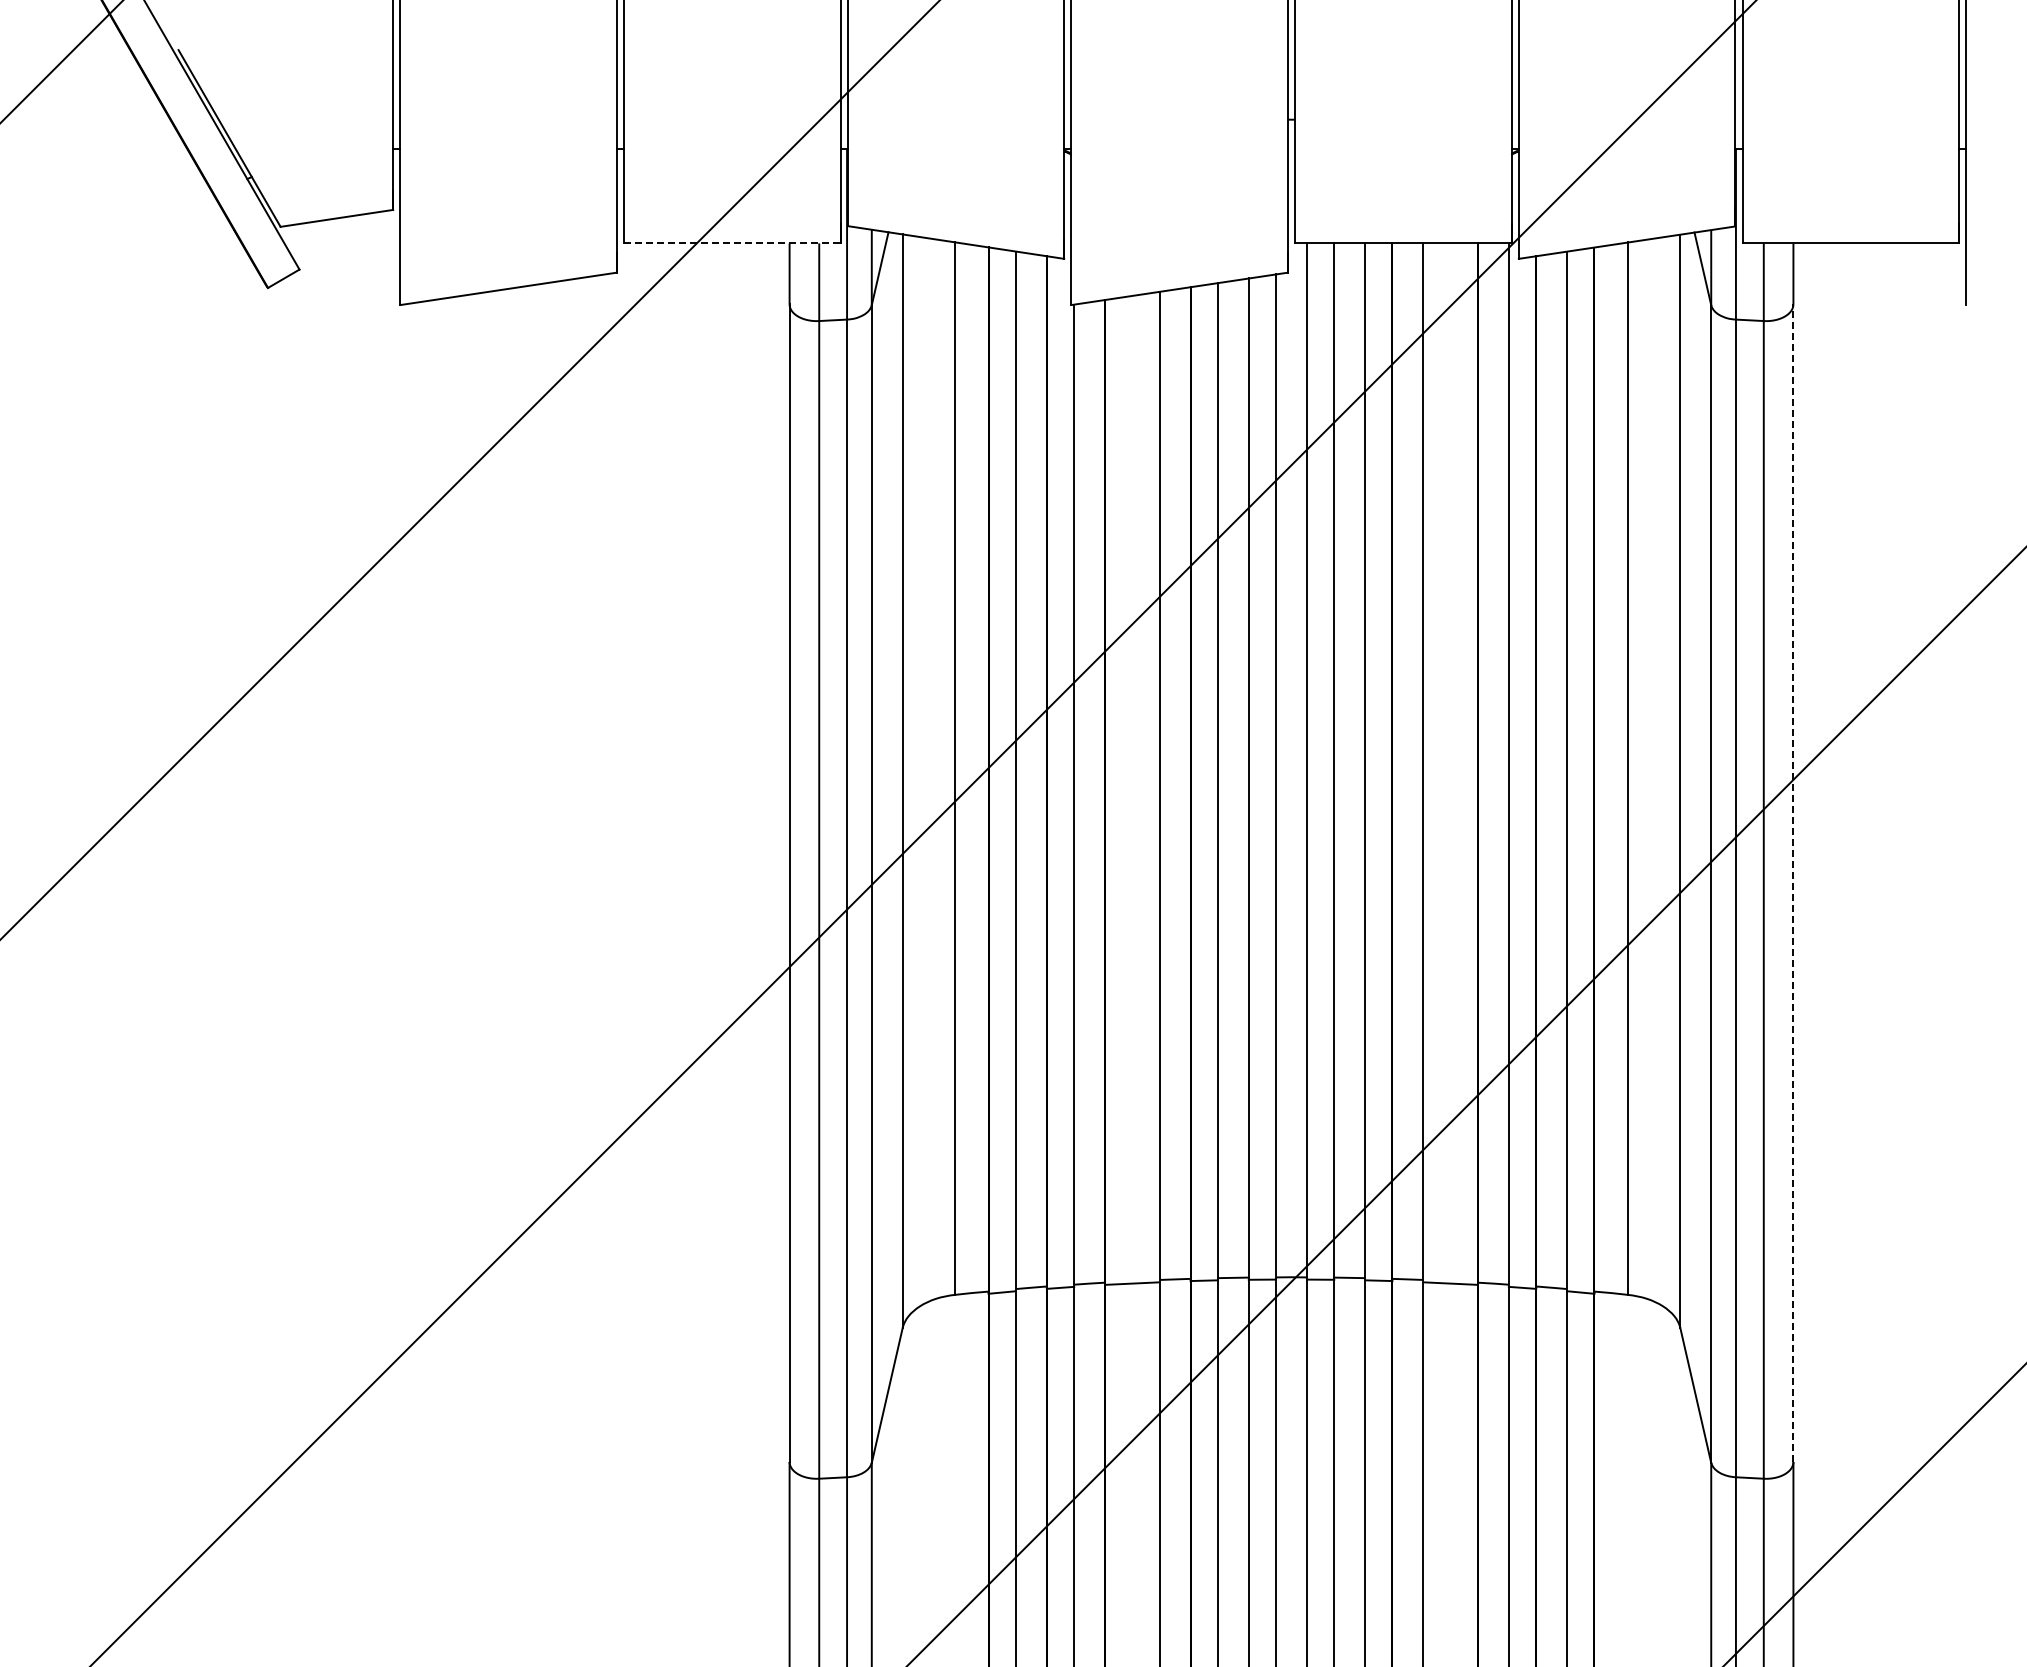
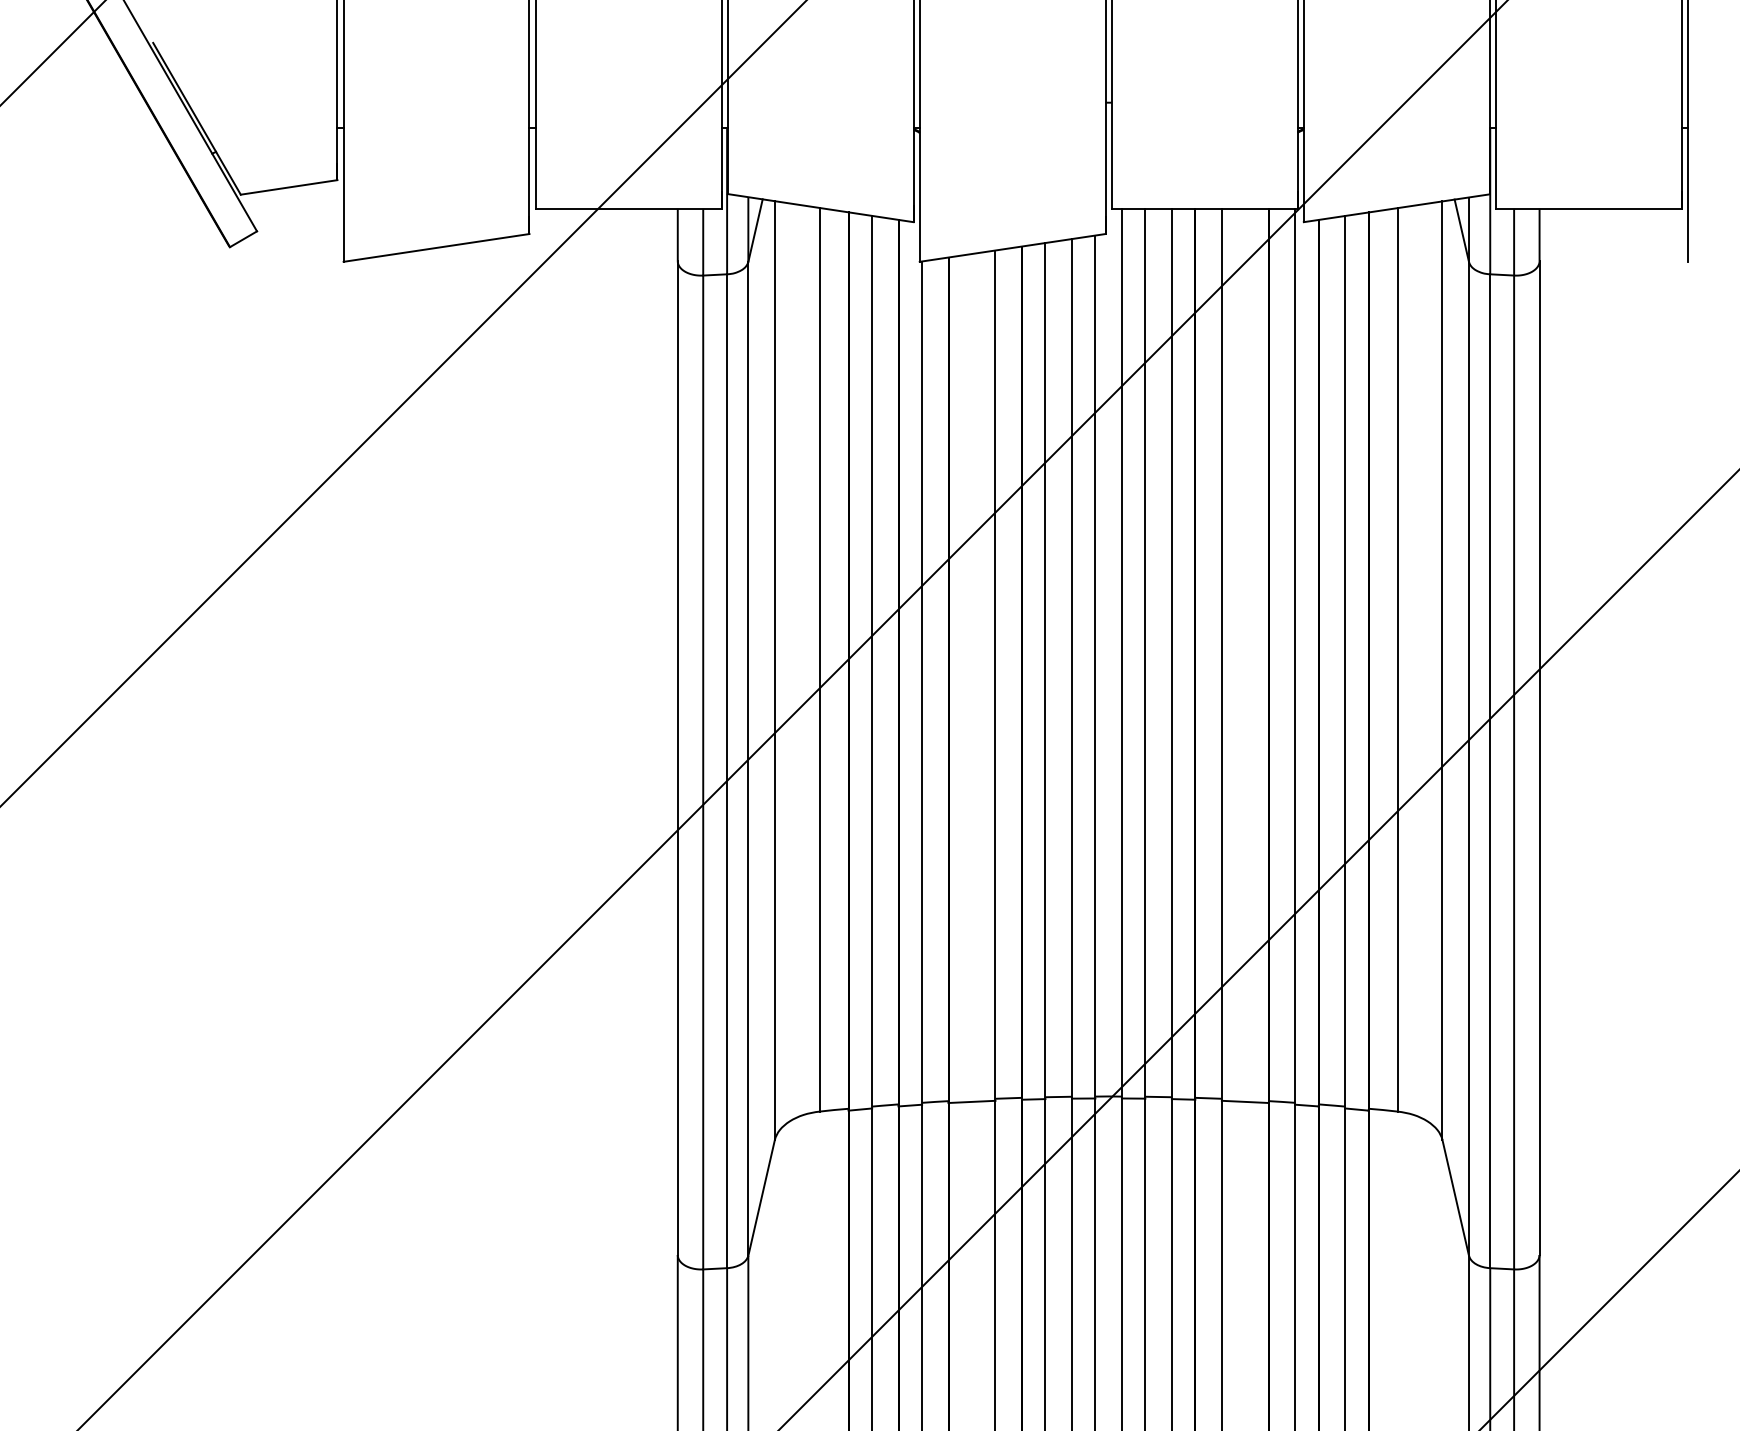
line: (732, 243) -> (628, 208), dashed -> solid
line: (1793, 883) -> (1539, 758), dashed -> solid

